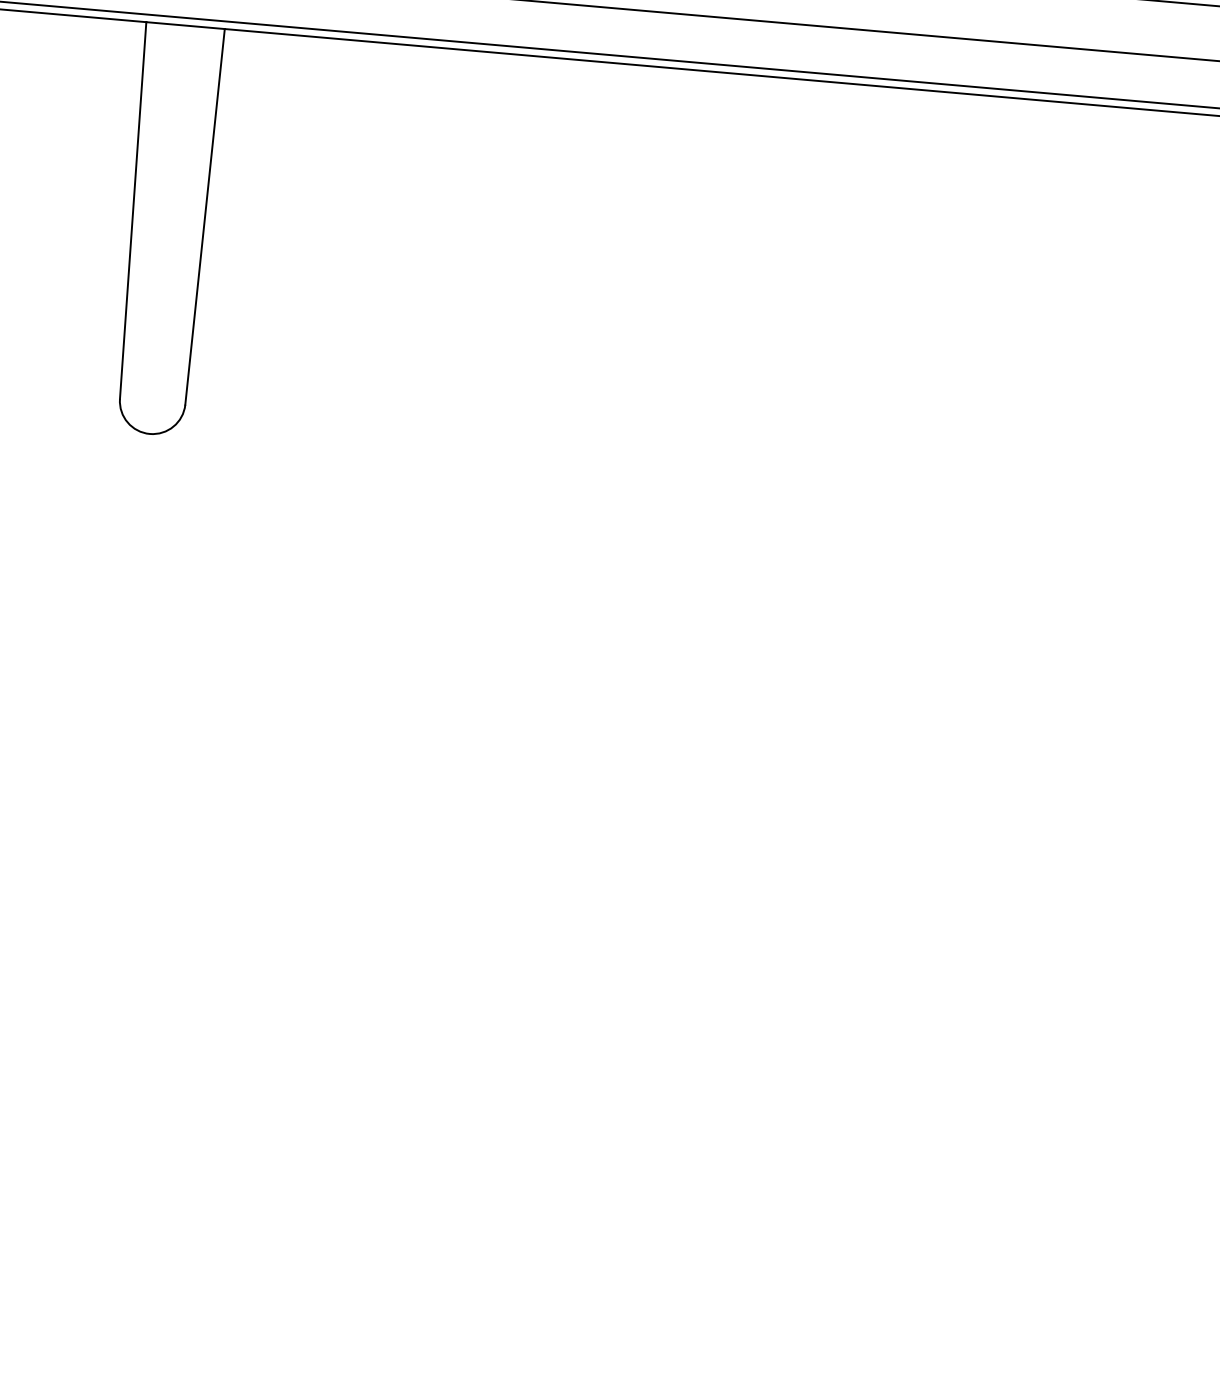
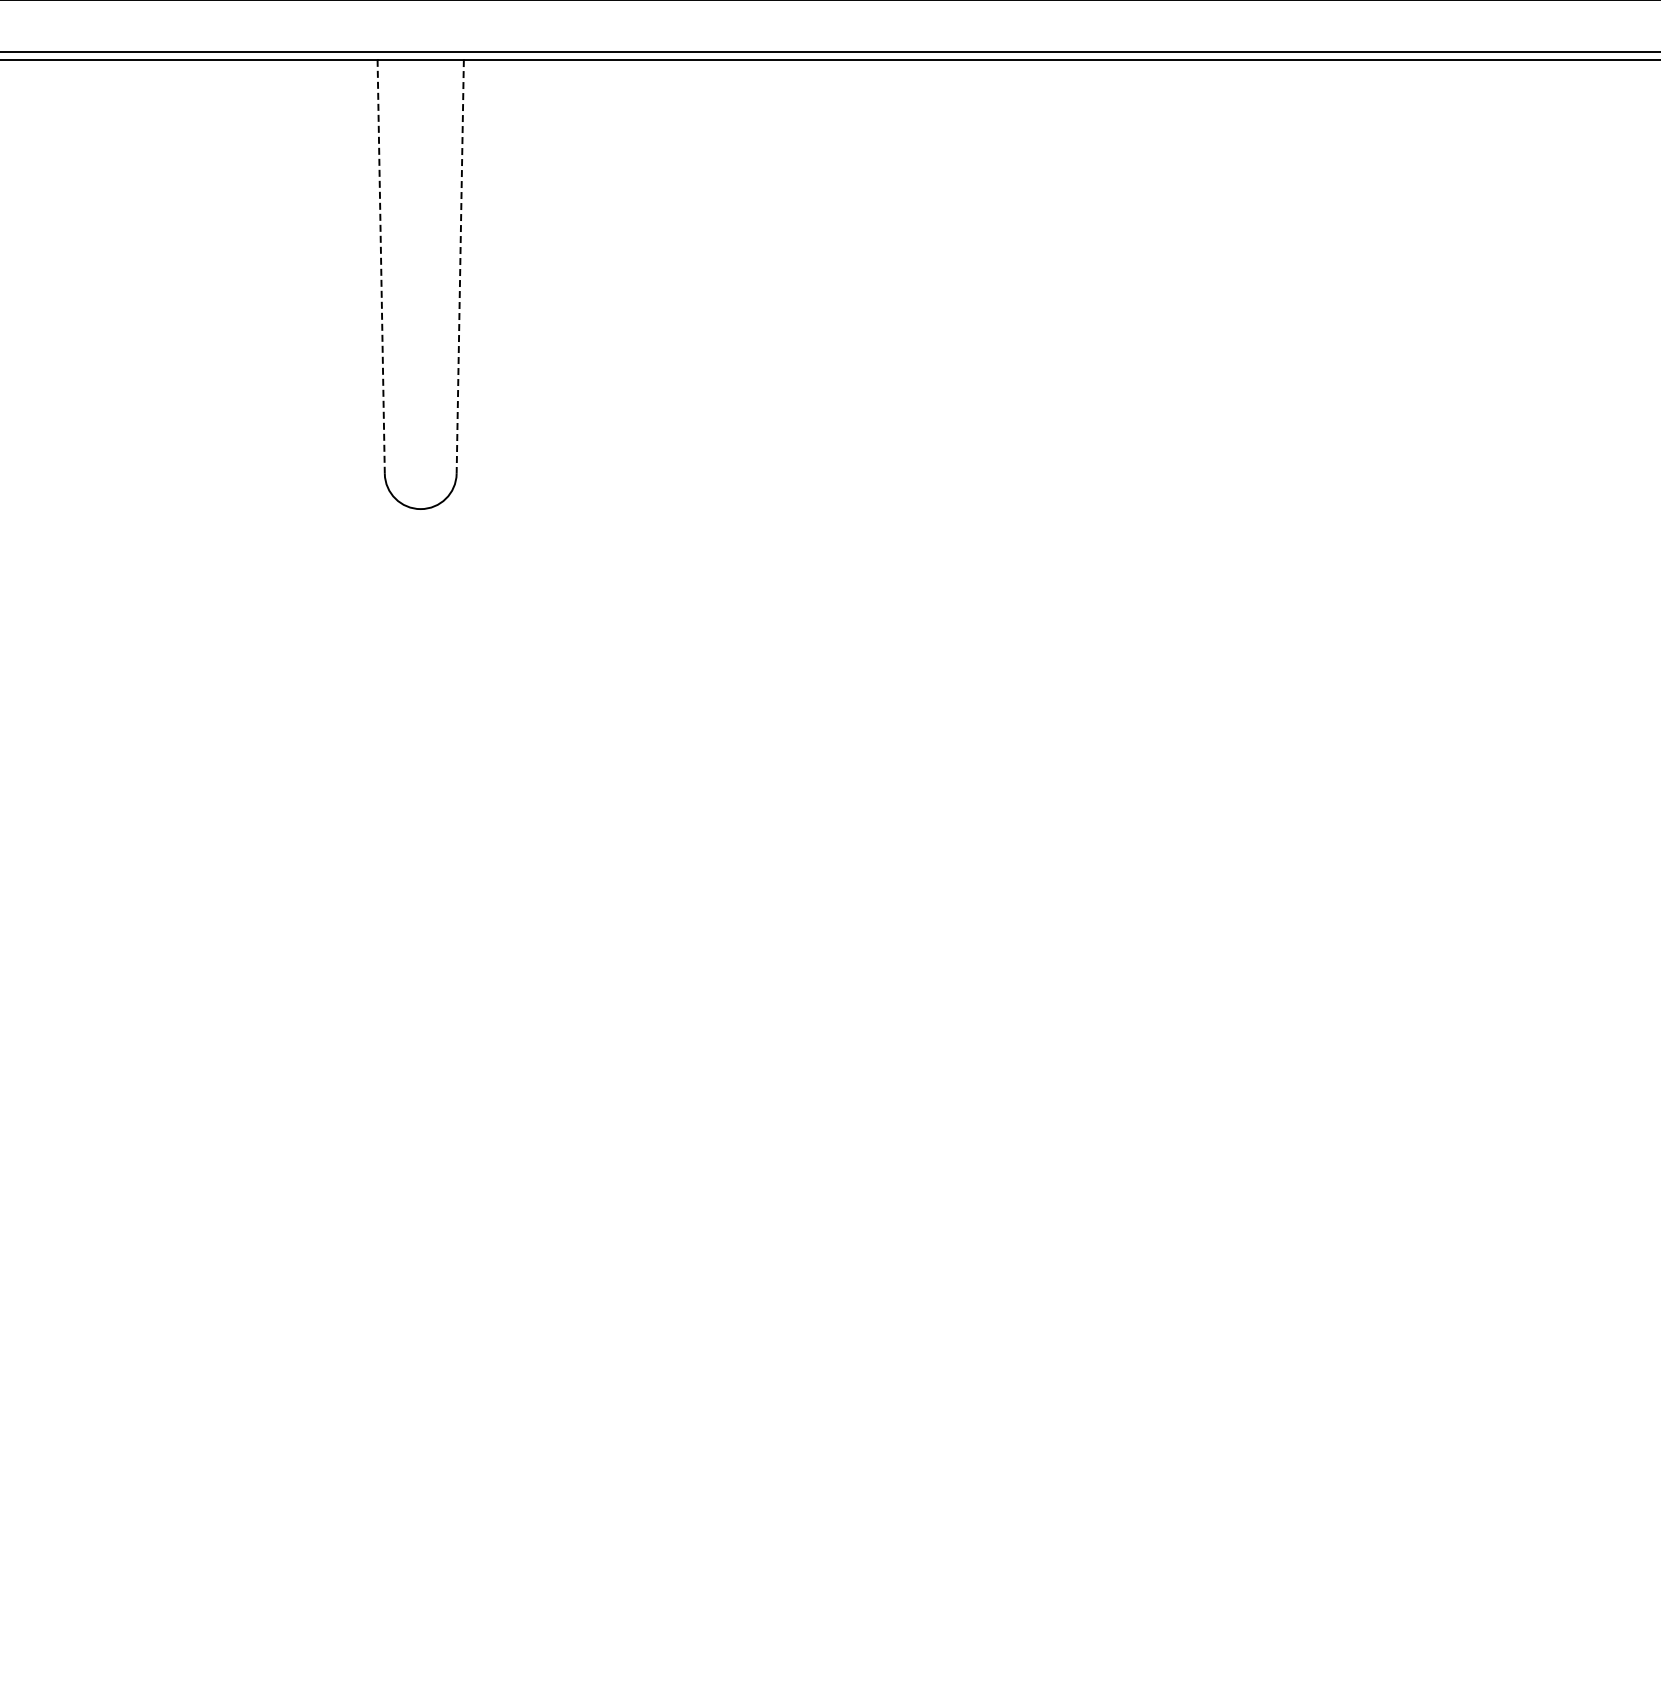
line: (133, 210) -> (381, 266), solid -> dashed
line: (205, 216) -> (460, 266), solid -> dashed

